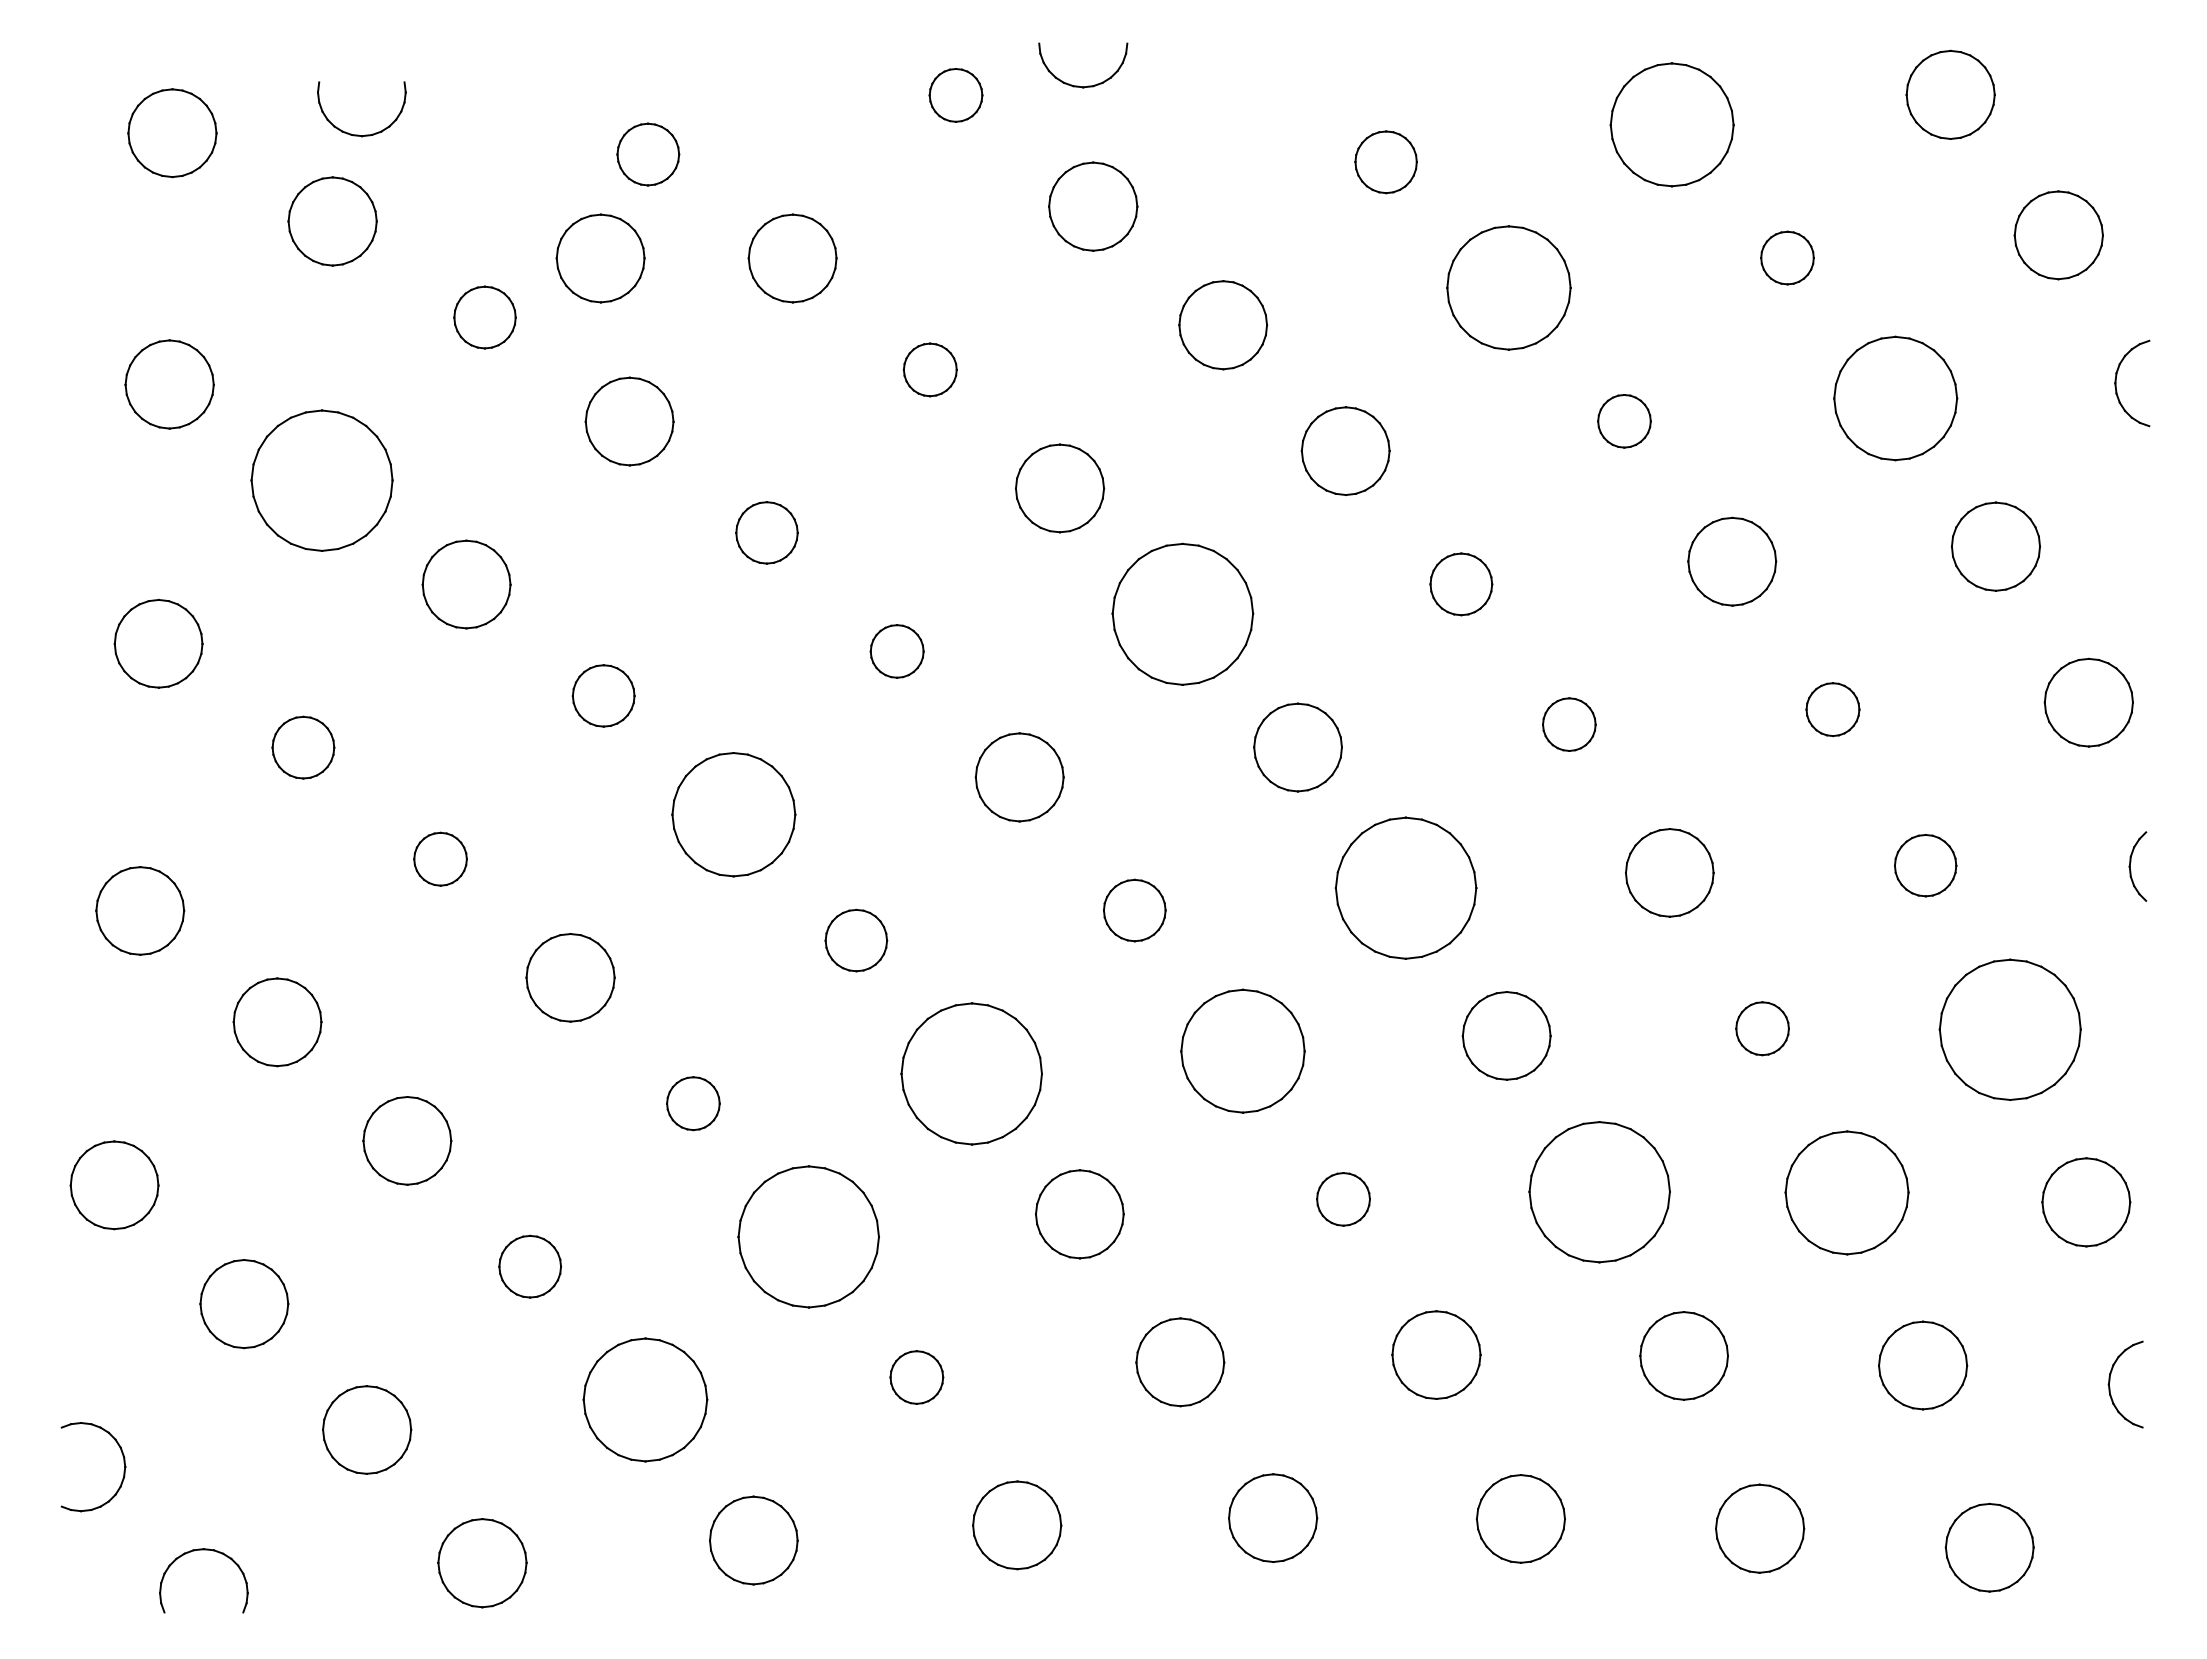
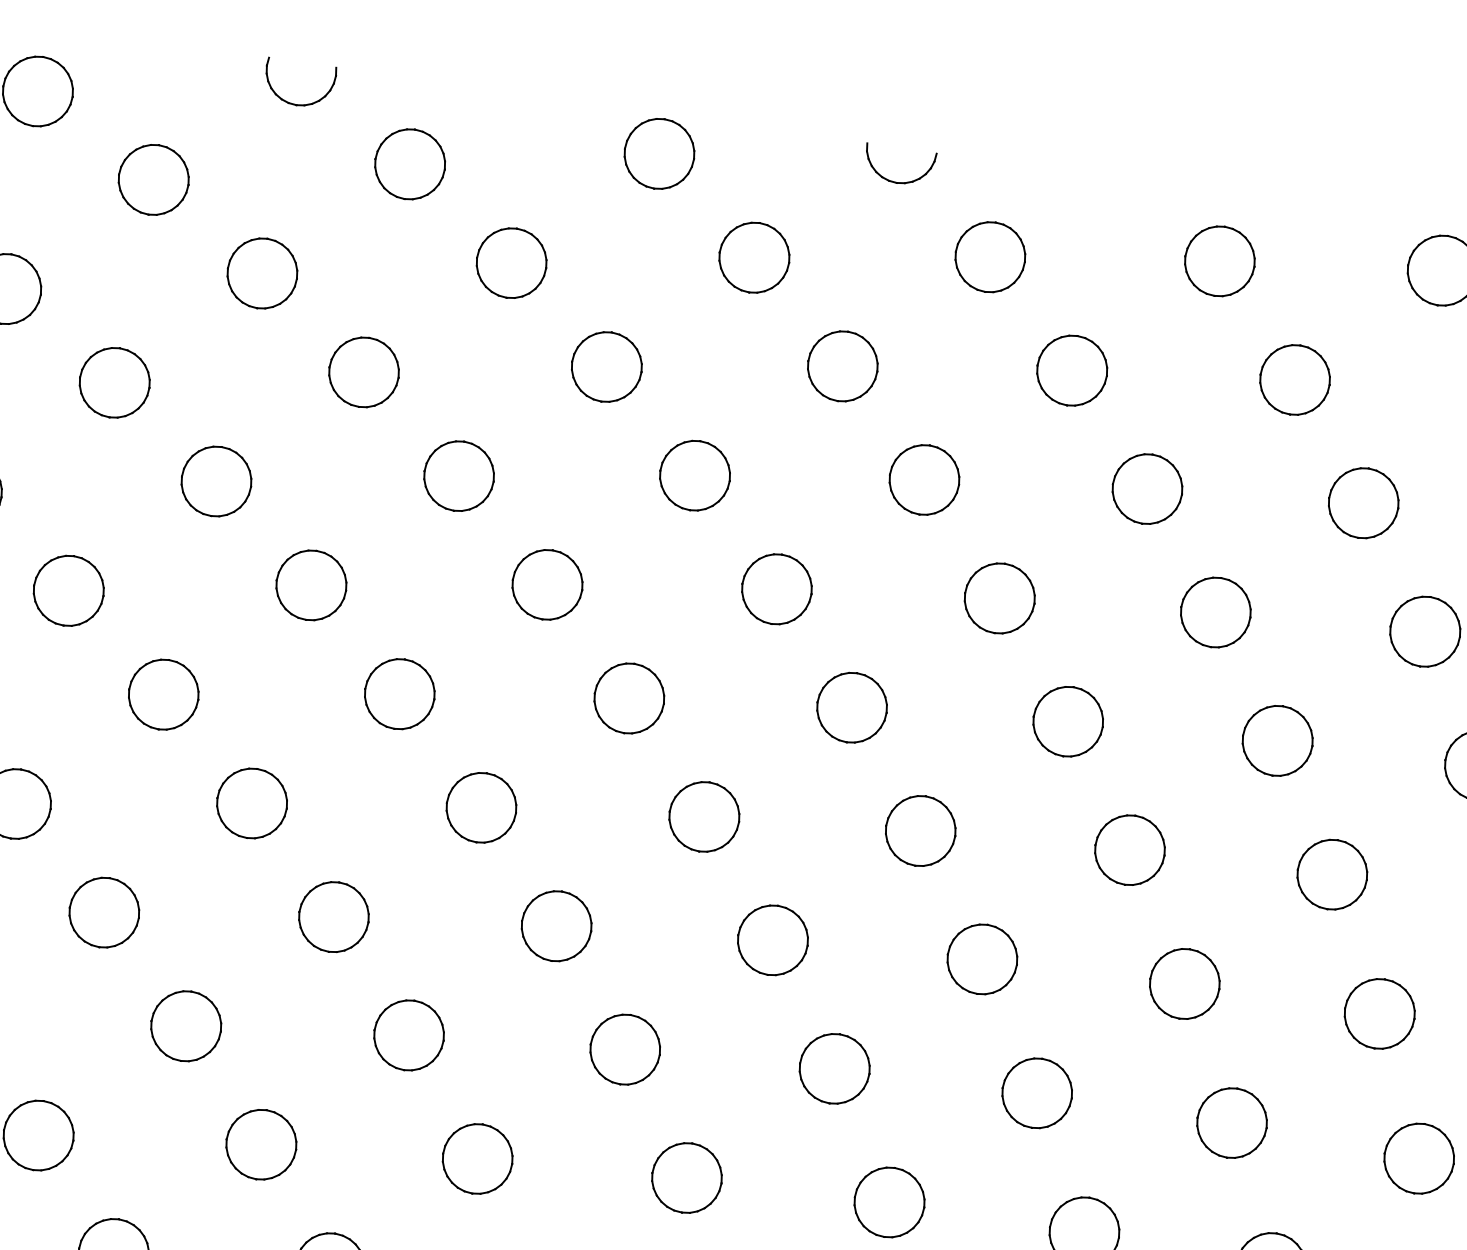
part: (1078, 85) -> (893, 180), moved
part: (955, 95) -> (659, 153), size x1.67
part: (1671, 124) -> (1219, 261), size x0.71
part: (358, 134) -> (293, 103), moved
part: (648, 154) -> (410, 164), size x1.43
part: (1385, 162) -> (989, 257), size x1.43
part: (1787, 257) -> (1295, 379), size x1.67
part: (600, 258) -> (360, 240), removed
part: (1508, 287) -> (1071, 370), size x0.71
part: (484, 317) -> (262, 273), size x1.43
part: (930, 369) -> (607, 366), size x1.67
part: (1895, 398) -> (1363, 503), size x0.71
part: (1624, 421) -> (1147, 489), size x1.67
part: (321, 480) -> (114, 382), size x0.62
part: (766, 532) -> (458, 475), size x1.43
part: (1461, 584) -> (999, 598), size x1.43
part: (1182, 614) -> (776, 589), size x0.62
part: (897, 651) -> (547, 584), size x1.67
part: (603, 695) -> (311, 585), size x1.43
part: (1832, 709) -> (1277, 740), size x1.67
part: (1569, 724) -> (1068, 721), size x1.67
part: (303, 747) -> (68, 590), size x1.43
part: (733, 814) -> (399, 694), size x0.71
part: (440, 859) -> (163, 694), size x1.67
part: (1925, 865) -> (1332, 874), size x1.43
part: (1406, 887) -> (920, 830), size x0.62
part: (1134, 910) -> (704, 816), size x1.43
part: (856, 940) -> (481, 807), size x1.43
part: (1762, 1028) -> (1184, 983), size x1.67
part: (2010, 1029) -> (1379, 1013), size x0.62
part: (1242, 1050) -> (772, 939), size x0.71
part: (971, 1073) -> (556, 925), size x0.62
part: (693, 1103) -> (334, 916), size x1.67
part: (1599, 1191) -> (1037, 1092), size x0.62
part: (1847, 1192) -> (1232, 1122), size x0.71
part: (1343, 1199) -> (834, 1068), size x1.67
part: (808, 1236) -> (409, 1035), size x0.62
part: (530, 1266) -> (186, 1026), size x1.43
part: (916, 1377) -> (477, 1158), size x1.67
part: (645, 1399) -> (261, 1144), size x0.71

